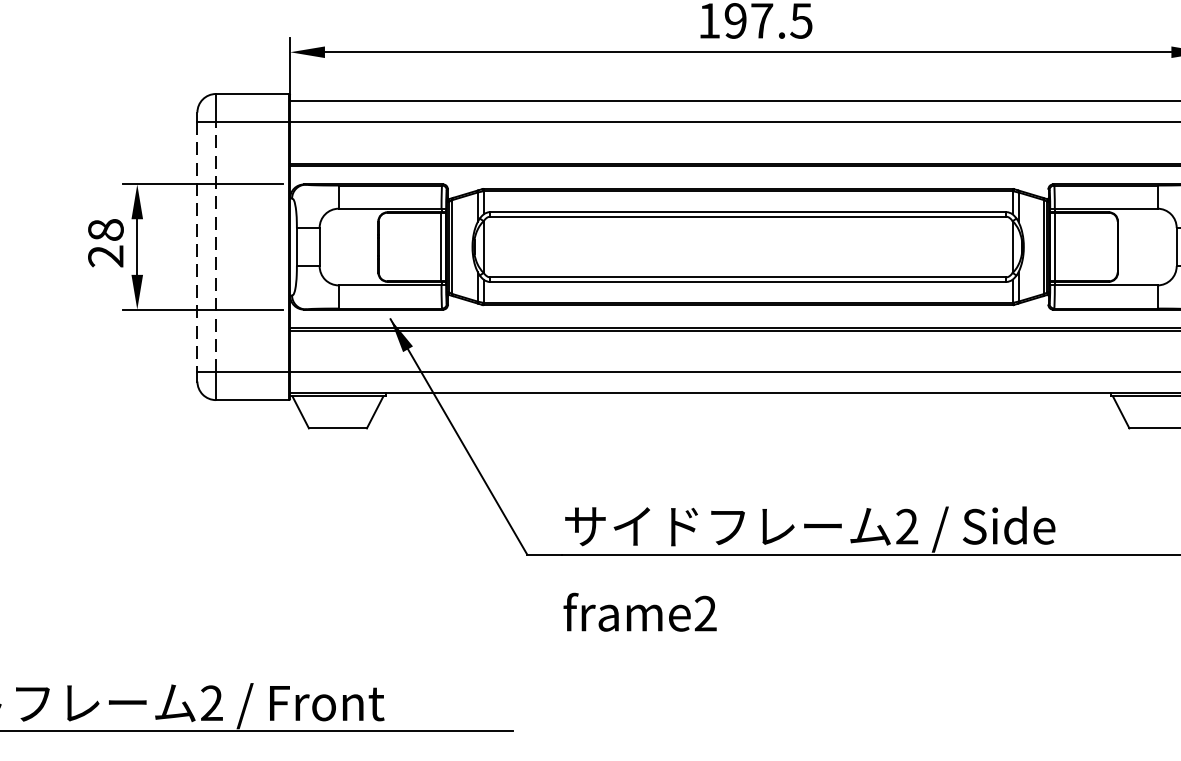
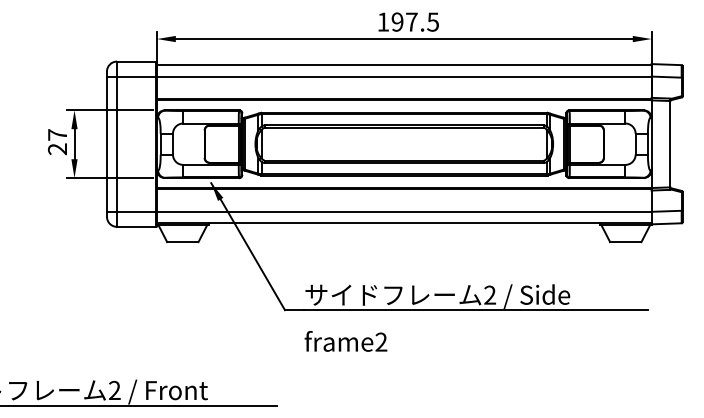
text: (105, 229) -> (57, 134), 28 -> 27
line: (196, 247) -> (106, 144), dashed -> solid
line: (215, 247) -> (116, 144), dashed -> solid

